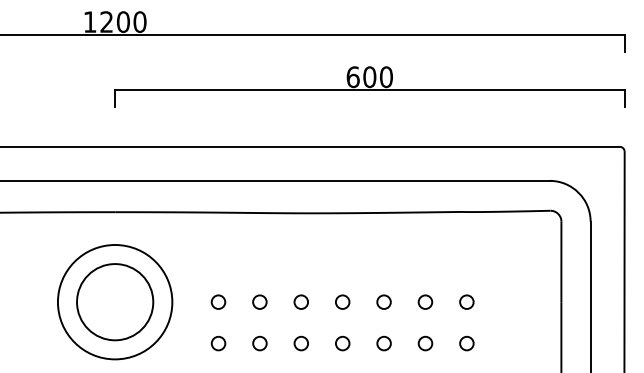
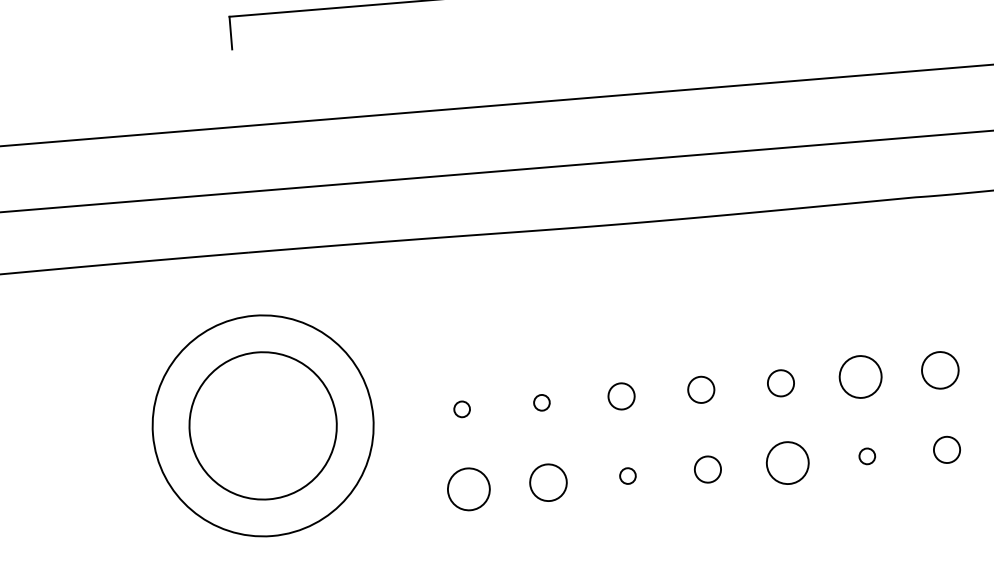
circle: (218, 301) -> (462, 408), size x0.6
circle: (259, 301) -> (540, 401), size x0.6
circle: (425, 301) -> (860, 375), size x1.6
circle: (466, 301) -> (939, 368), size x1.4
circle: (218, 343) -> (468, 489), size x1.6
circle: (259, 343) -> (547, 482), size x1.4
circle: (300, 343) -> (626, 476), size x0.6
circle: (383, 343) -> (786, 462), size x1.6
circle: (425, 343) -> (867, 456), size x0.6

